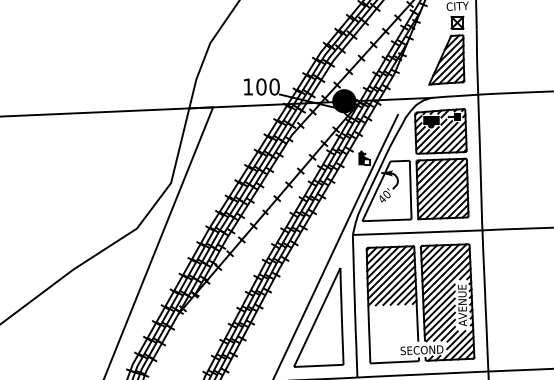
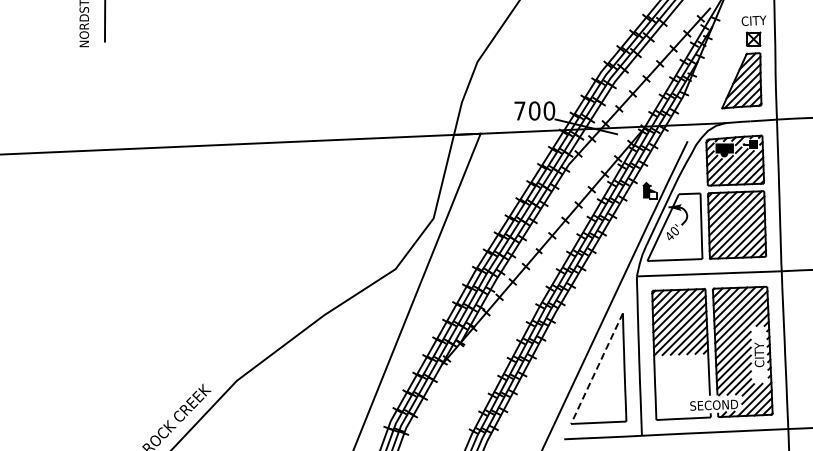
text: (247, 86) -> (519, 110), 100 -> 700
fill: (343, 100) -> (626, 126), removed
text: (462, 305) -> (759, 355), AVENUE -> CITY
line: (316, 318) -> (596, 369), solid -> dashed

